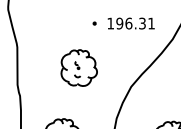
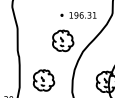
part: (79, 67) -> (63, 40), moved

